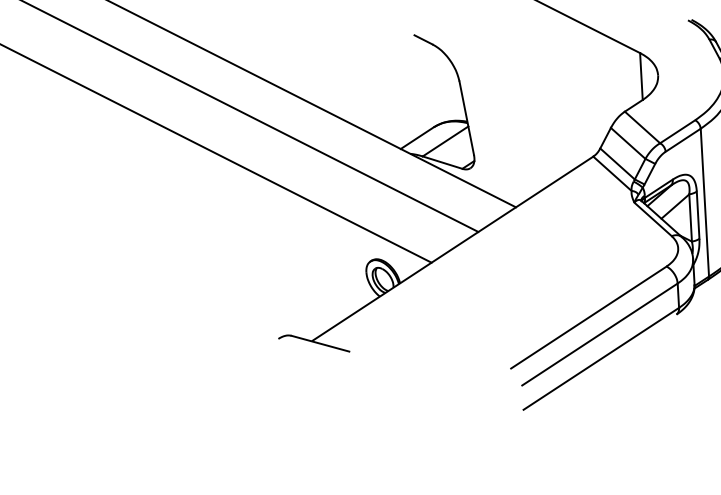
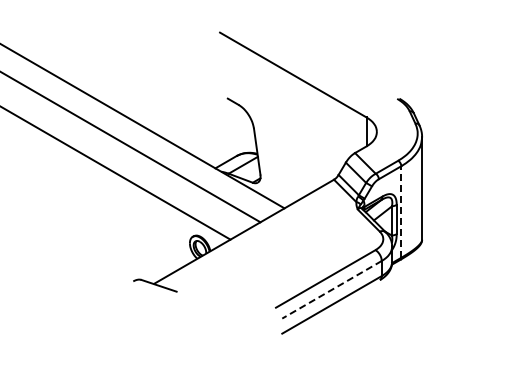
line: (705, 201) -> (401, 211), solid -> dashed
line: (599, 335) -> (331, 290), solid -> dashed

